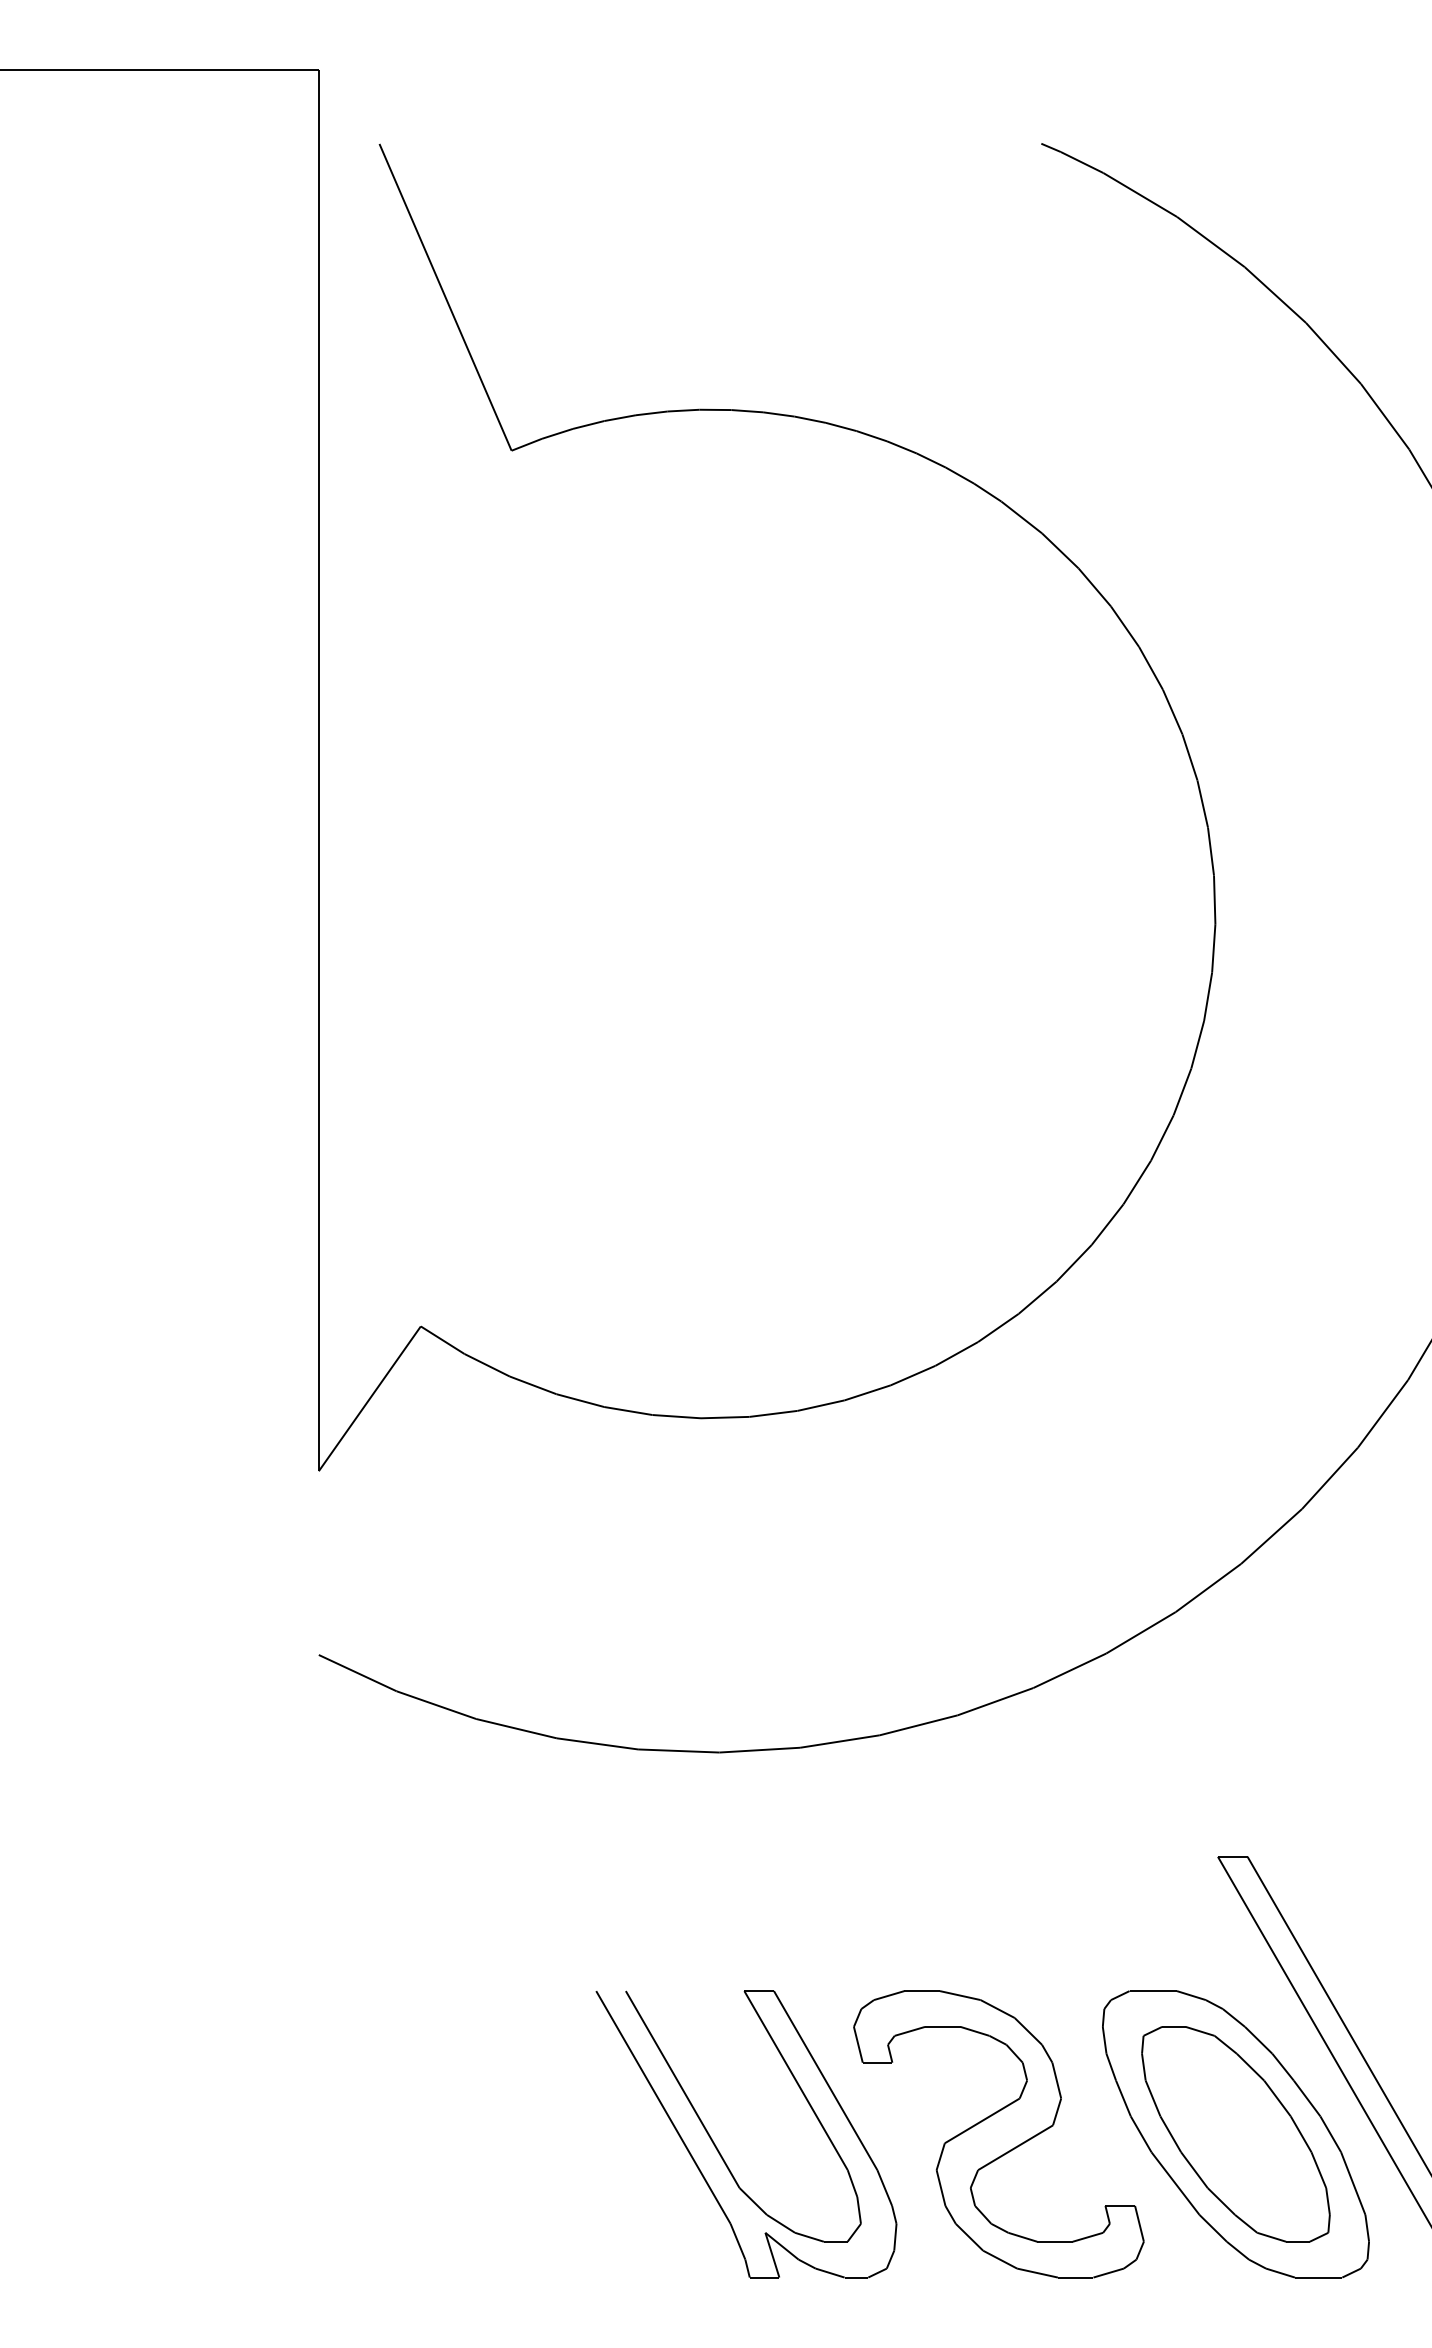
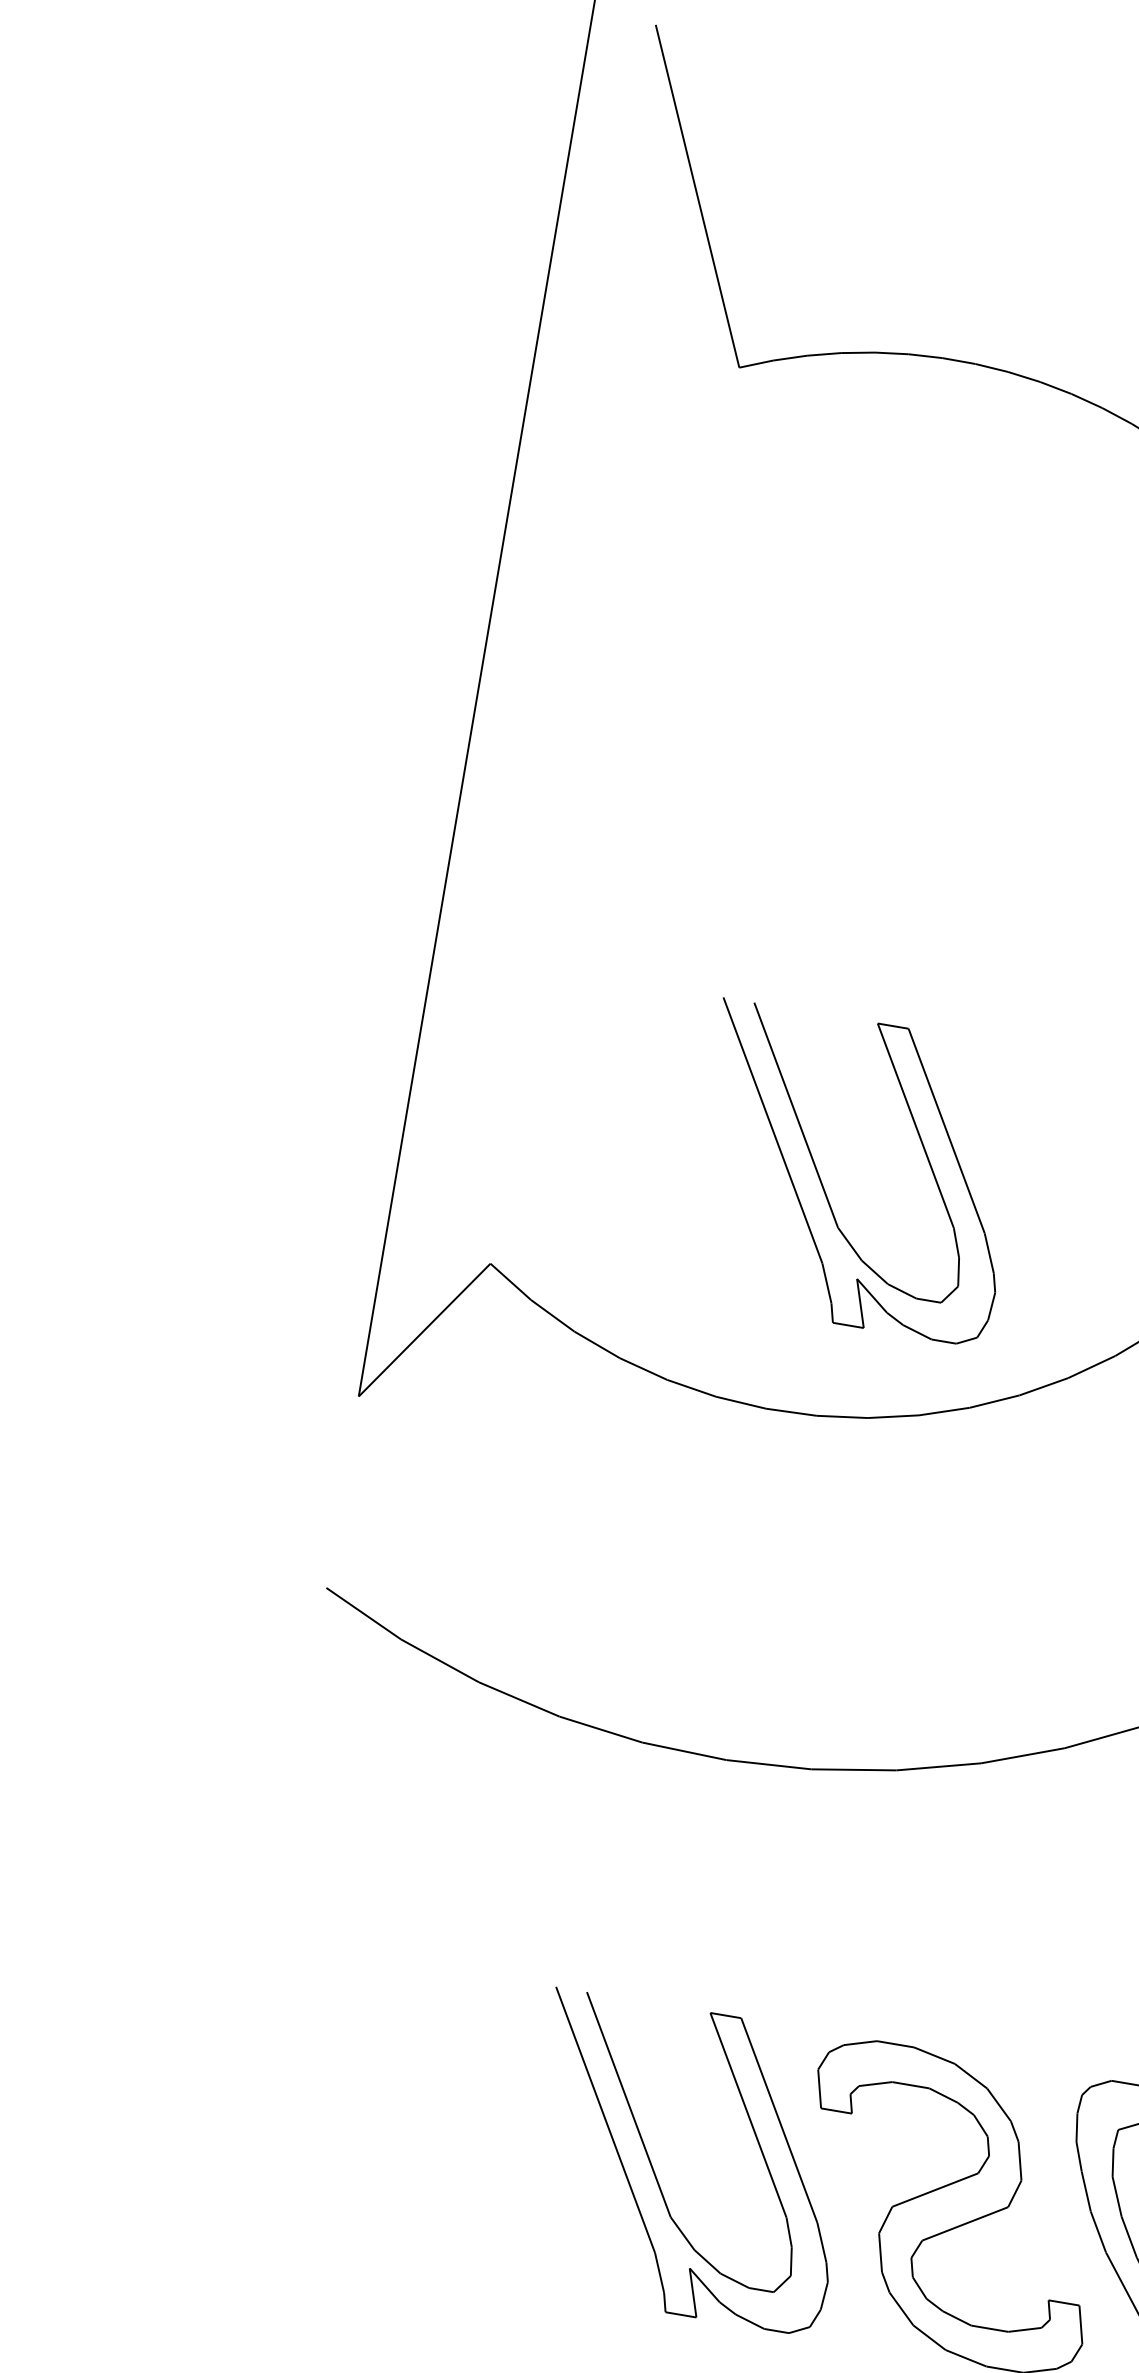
part: (720, 1202) -> (824, 1187), added

